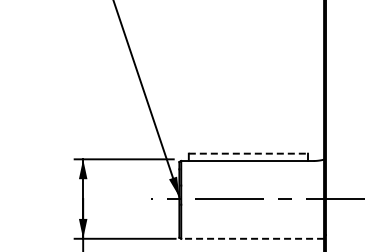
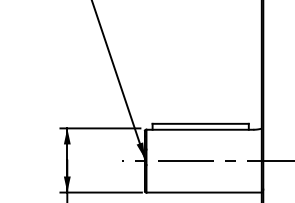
line: (248, 153) -> (200, 123), dashed -> solid
line: (252, 238) -> (204, 192), dashed -> solid

